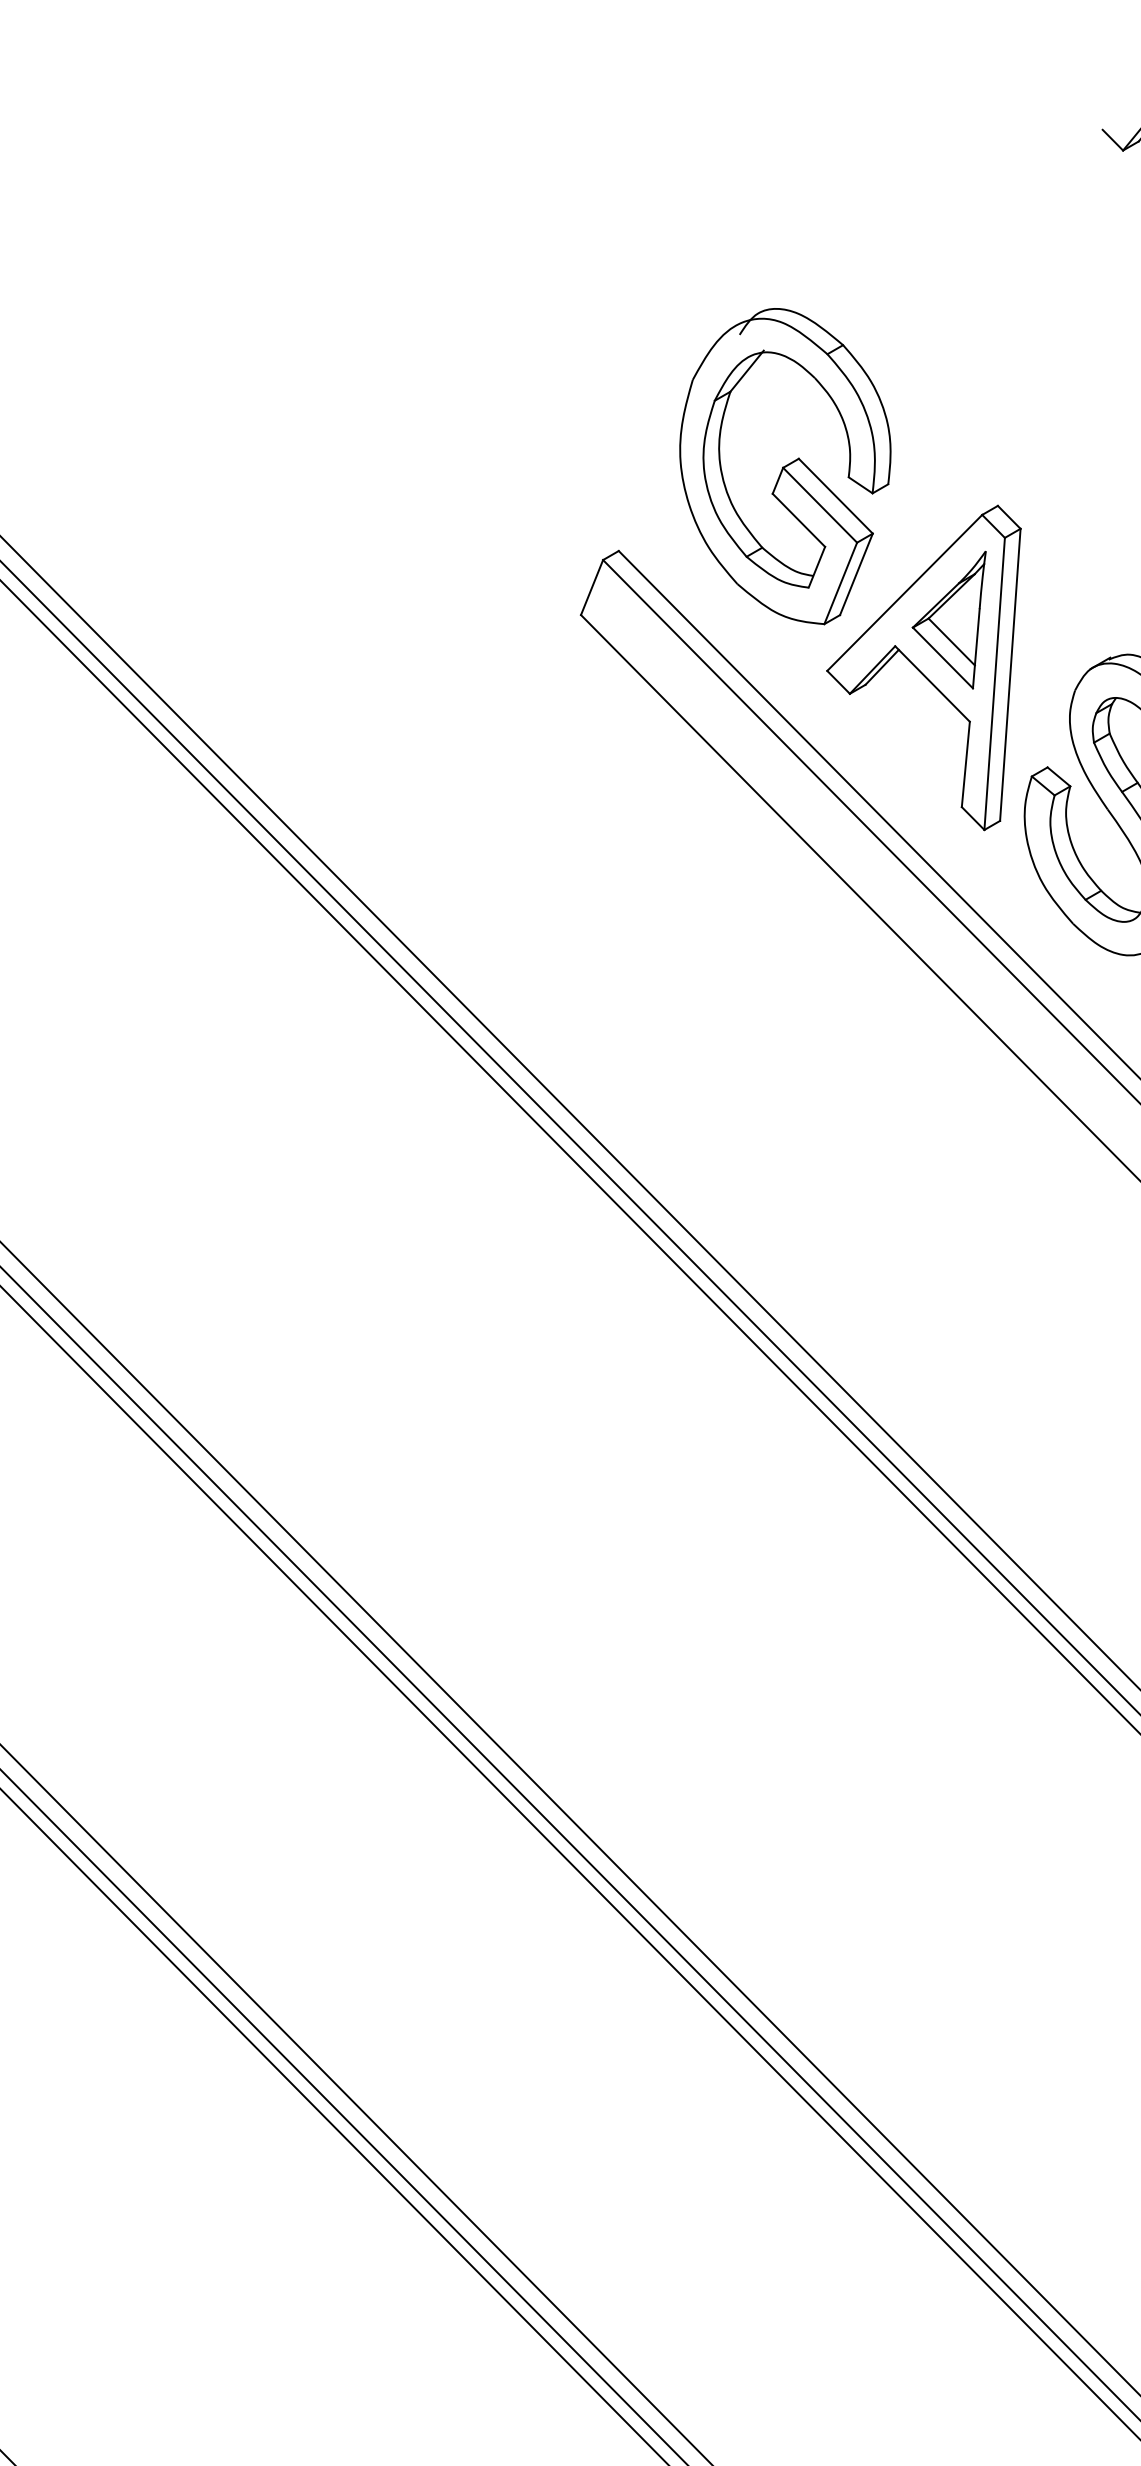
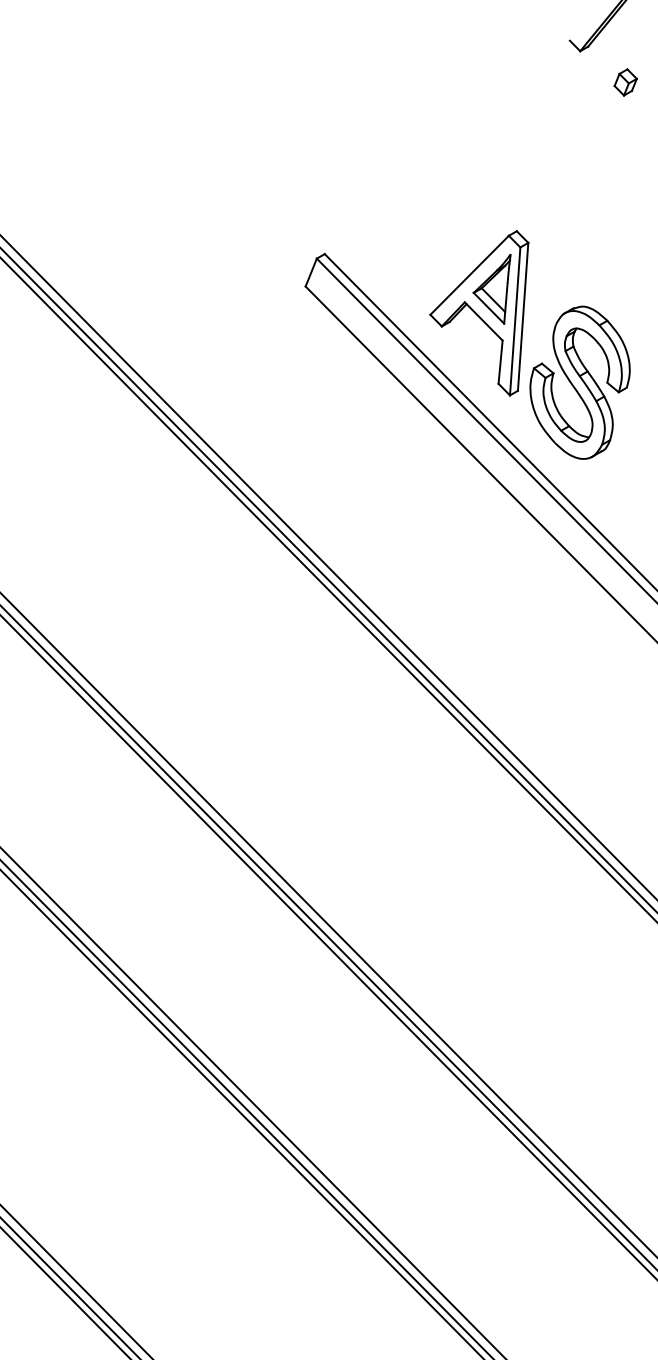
part: (786, 466) -> (409, 211), removed

